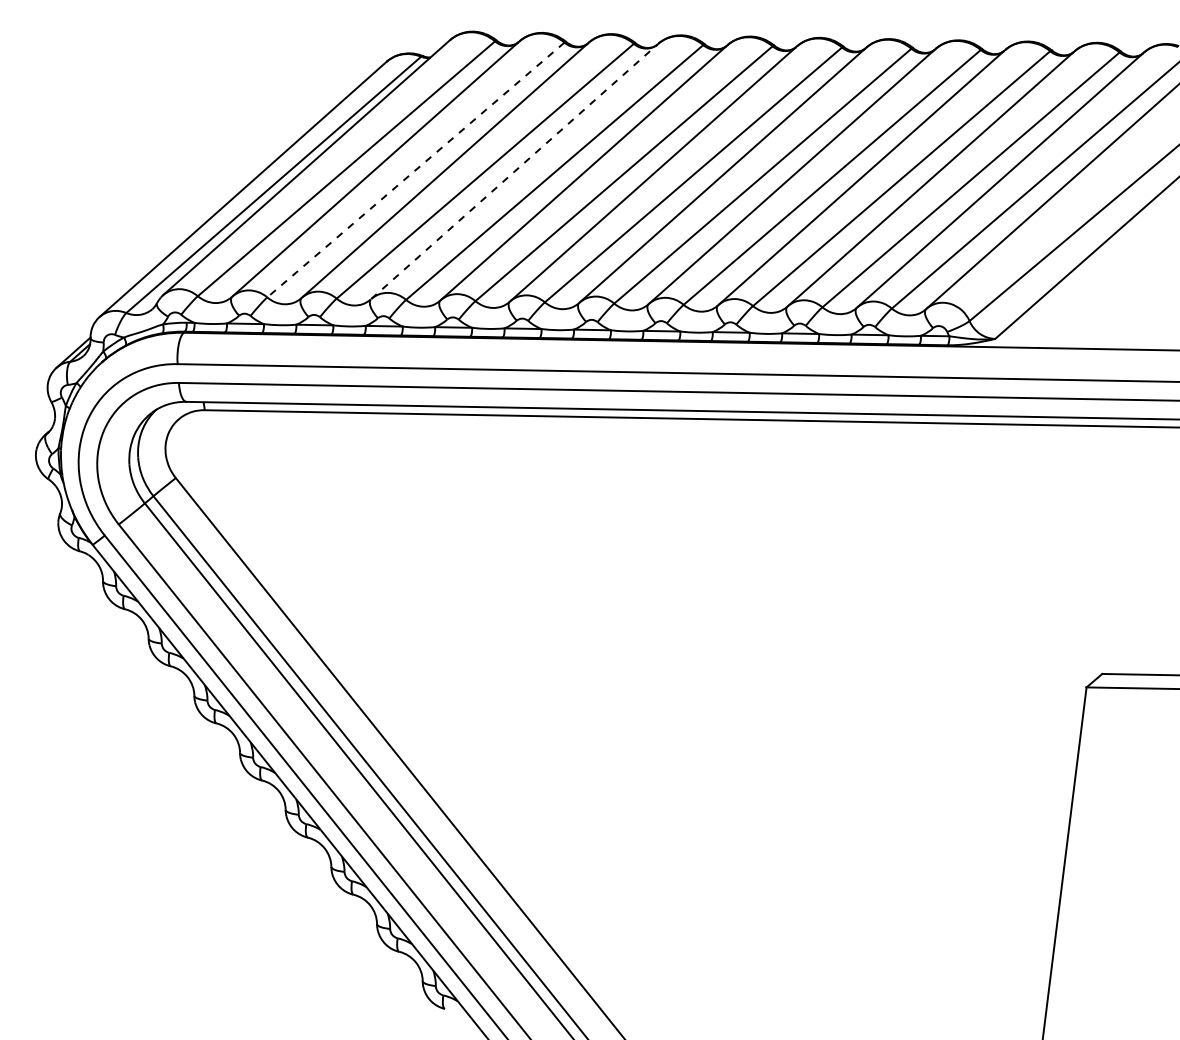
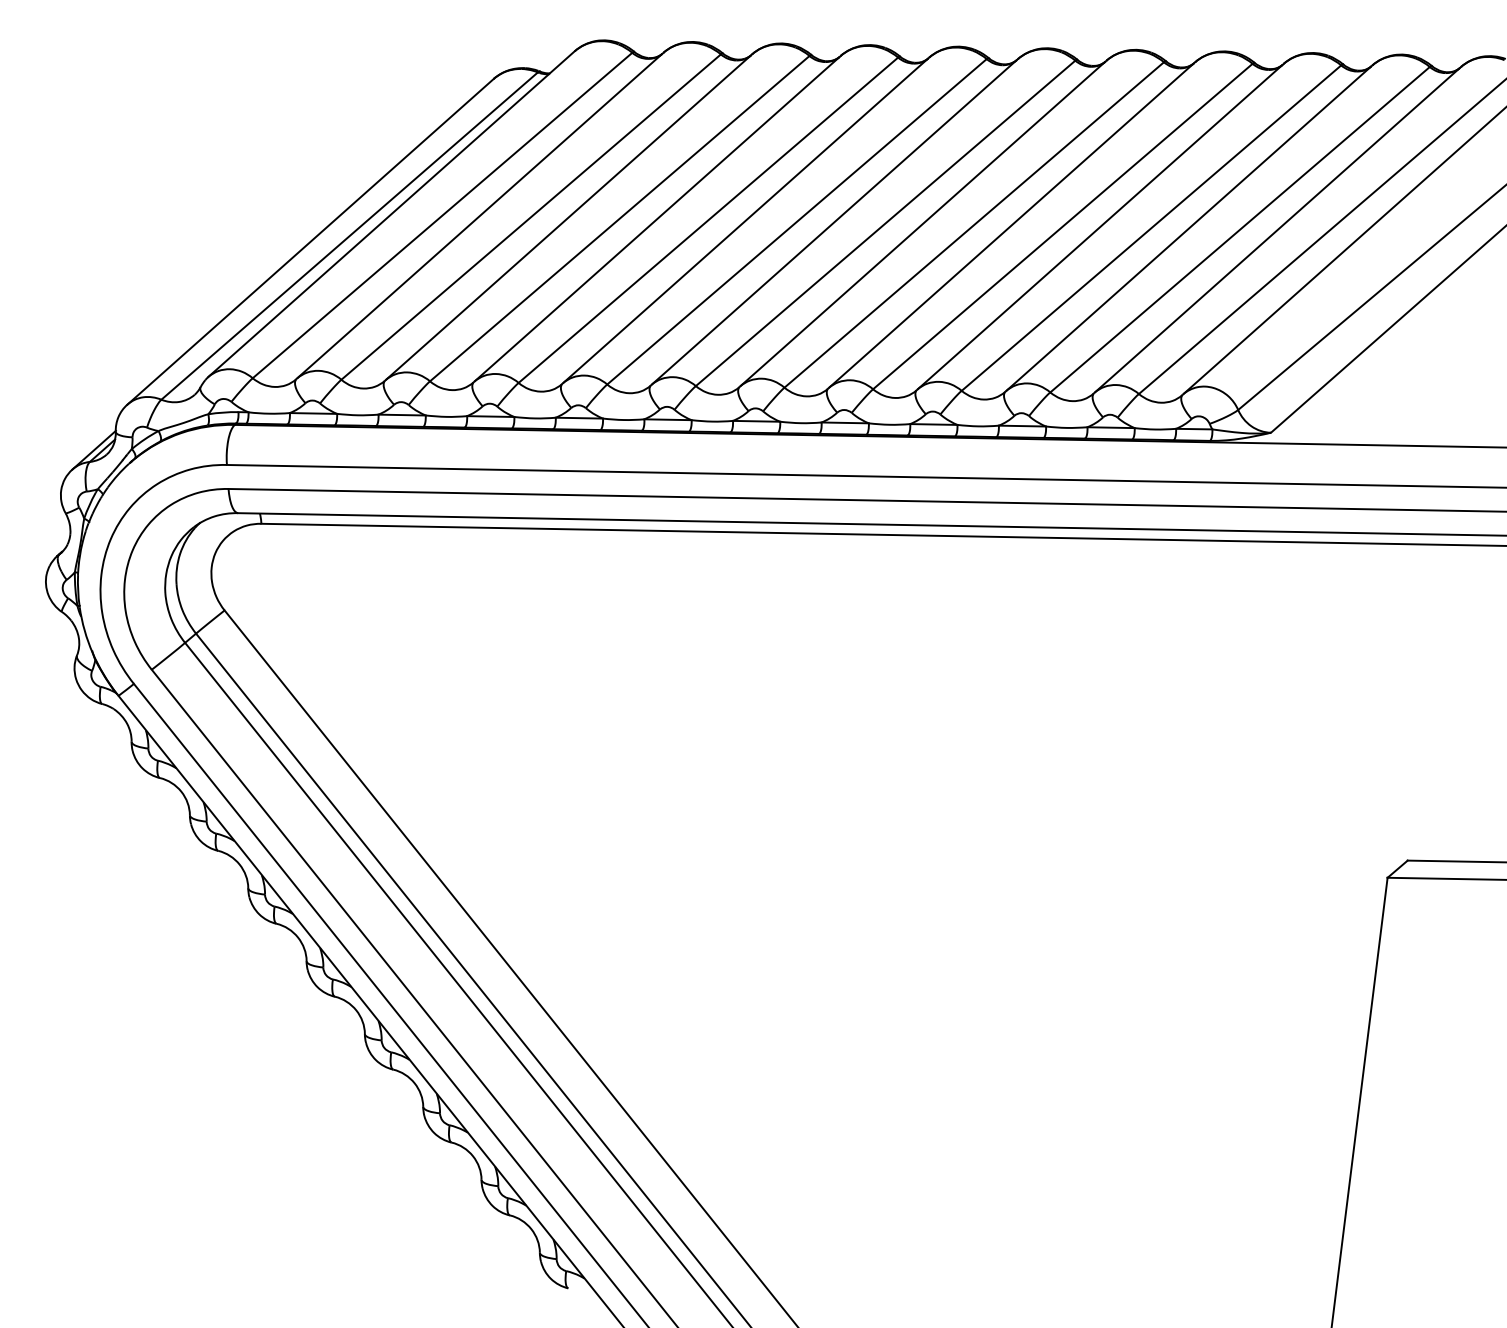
line: (416, 170) -> (531, 217), dashed -> solid
line: (514, 171) -> (657, 218), dashed -> solid

